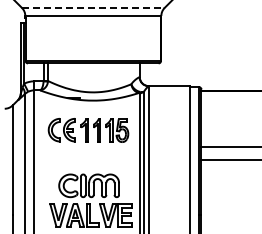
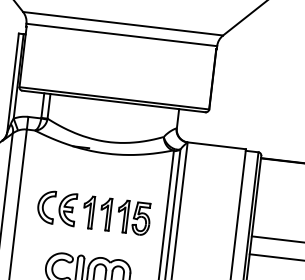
line: (93, 7) -> (123, 23), dashed -> solid
part: (88, 130) -> (94, 212), moved

